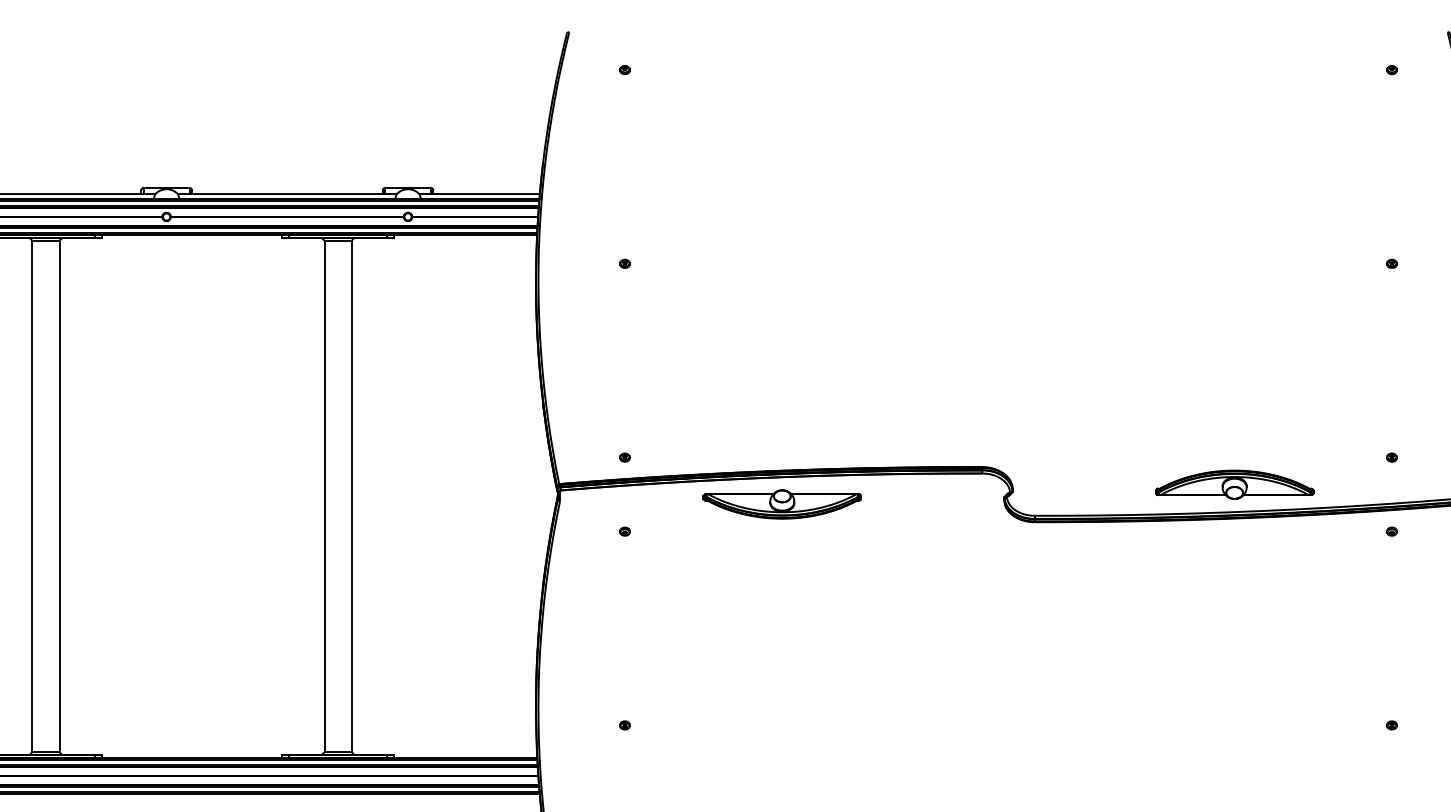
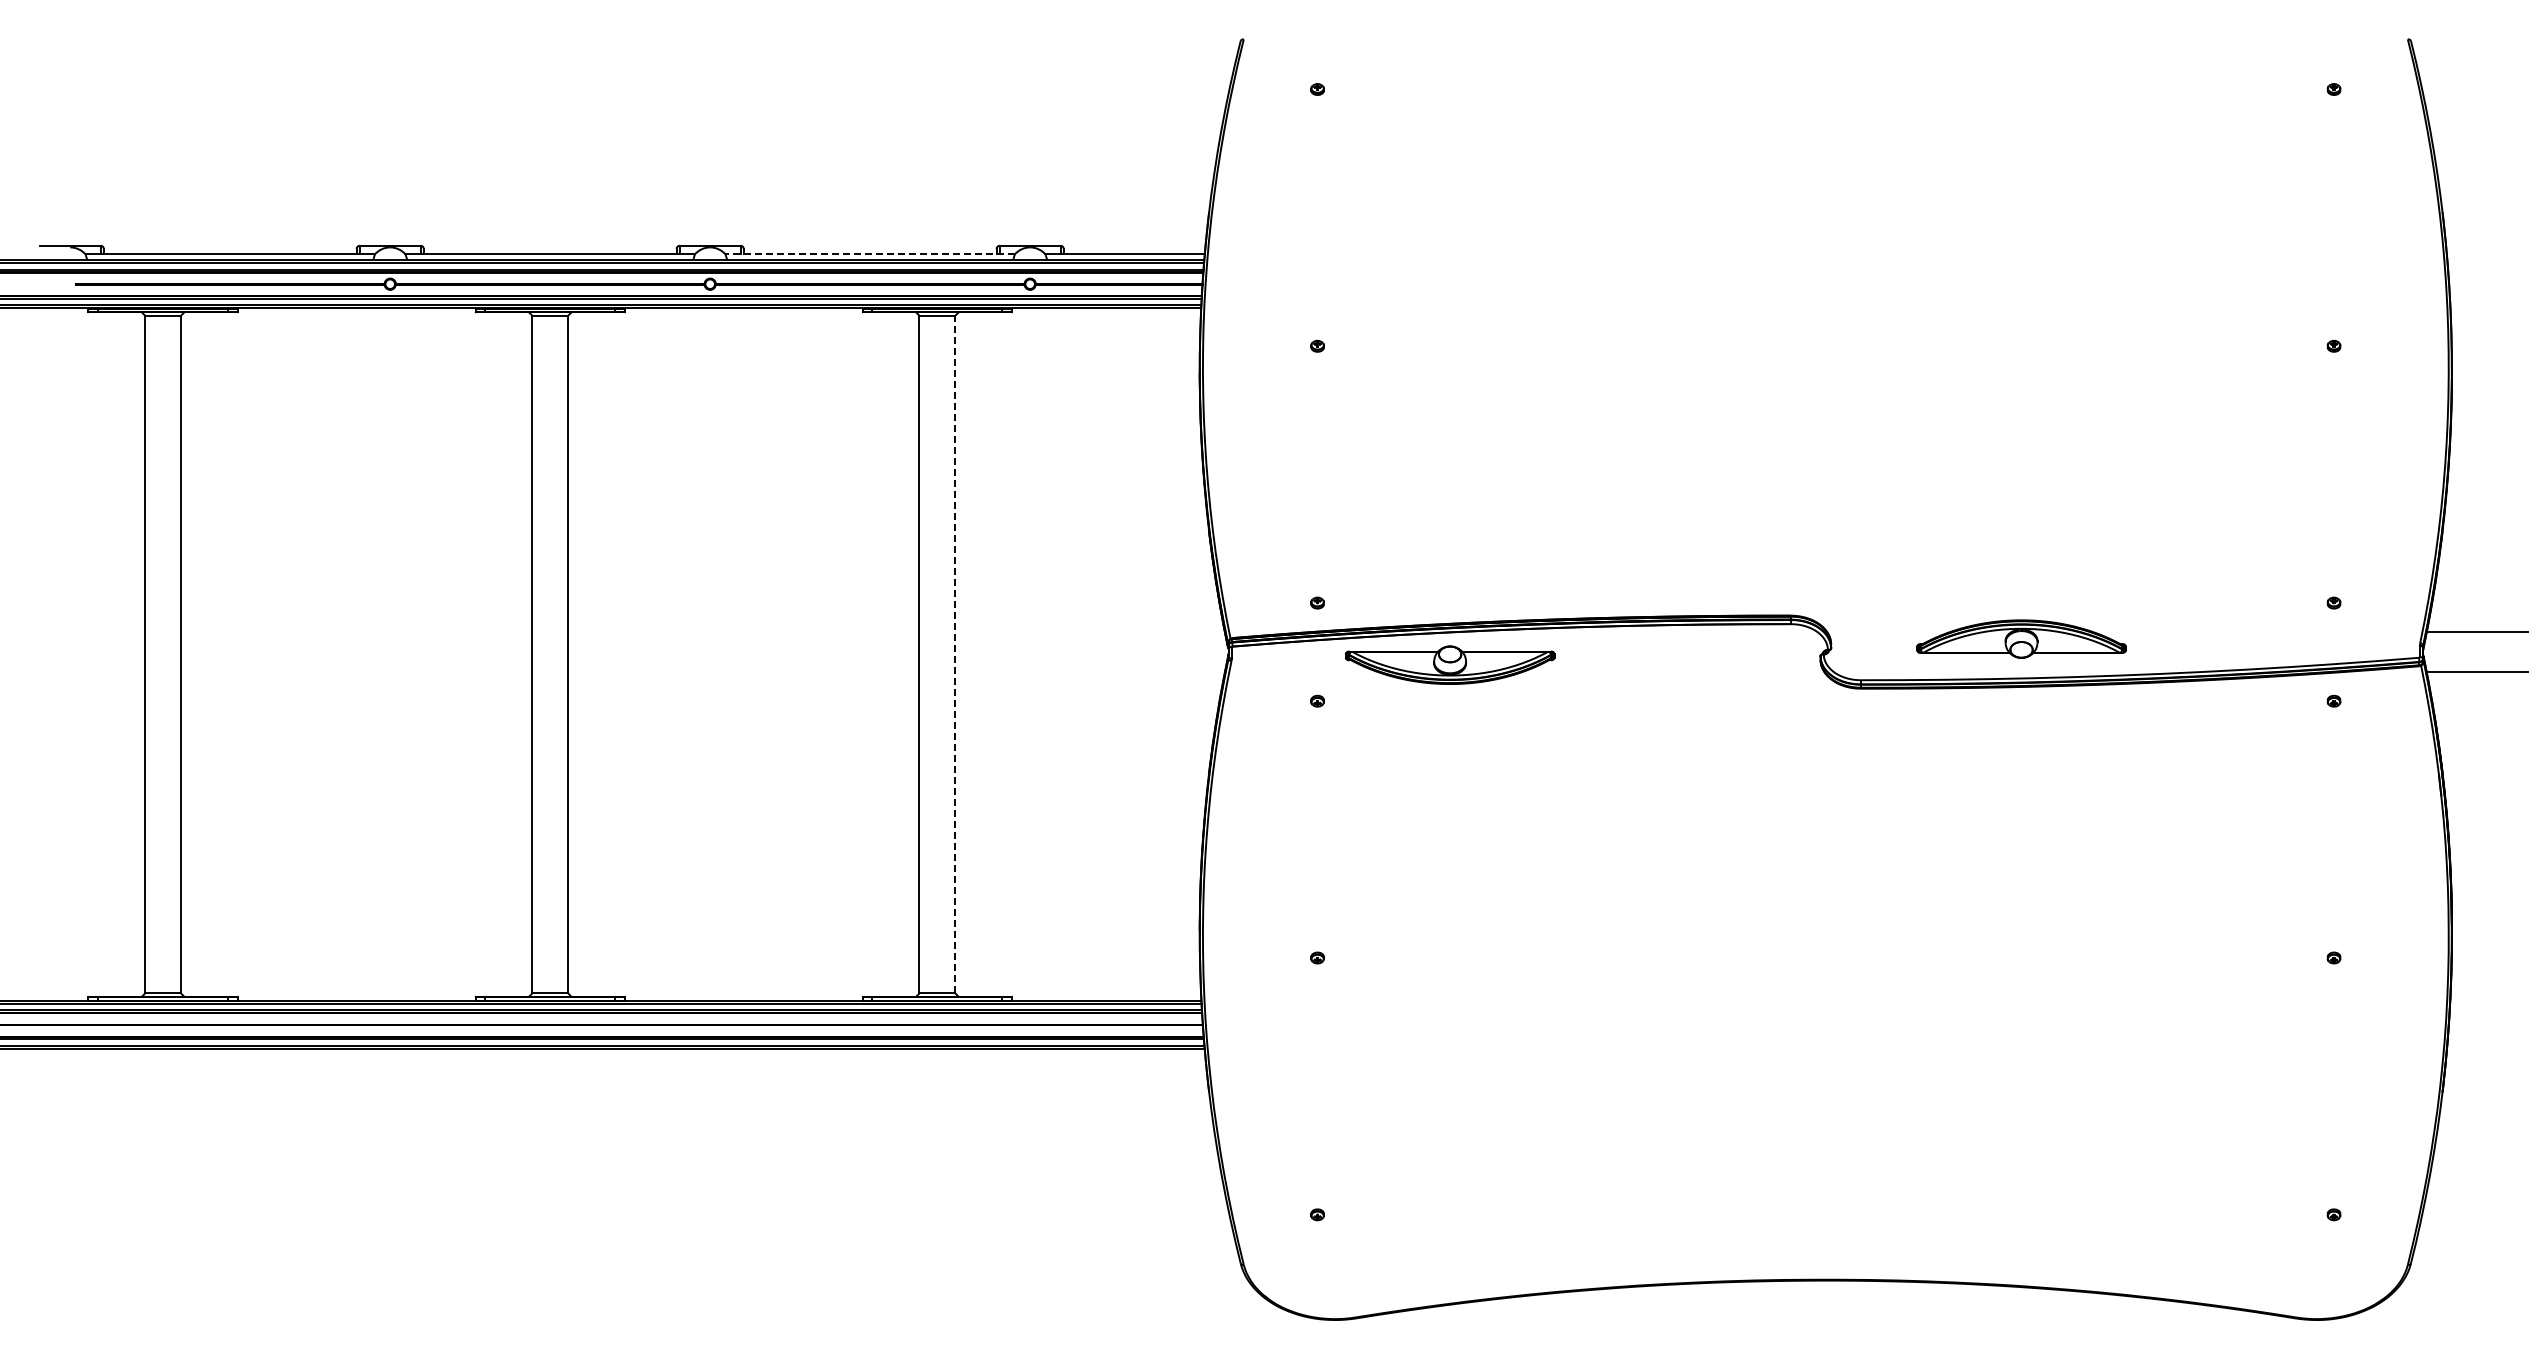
line: (287, 194) -> (870, 254), solid -> dashed
part: (1234, 484) -> (2021, 638), moved
line: (351, 496) -> (955, 654), solid -> dashed
part: (781, 503) -> (1449, 664), moved

